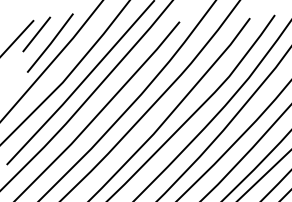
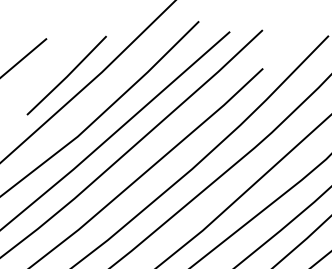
line: (36, 34) -> (47, 60), removed

